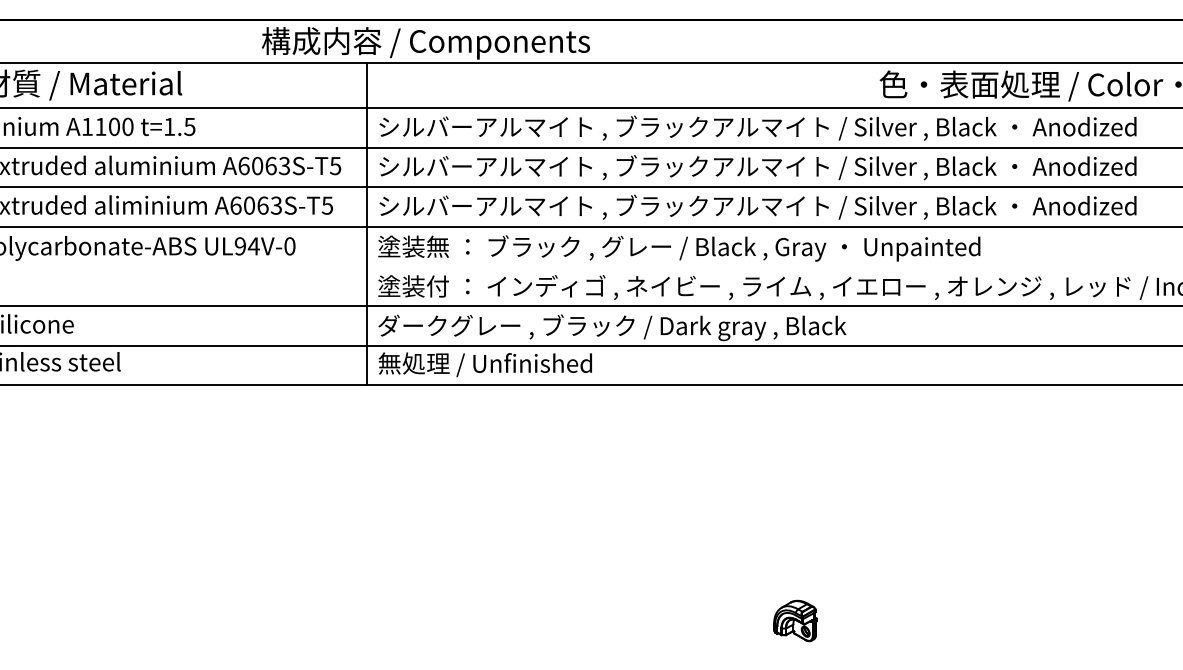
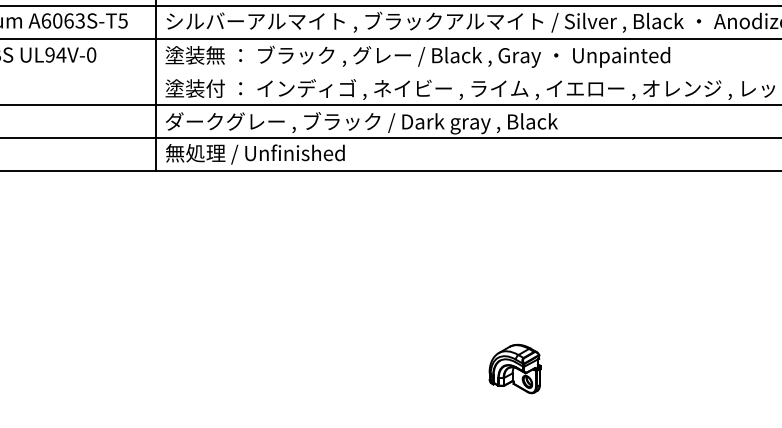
part: (795, 620) -> (515, 368), size x1.43

